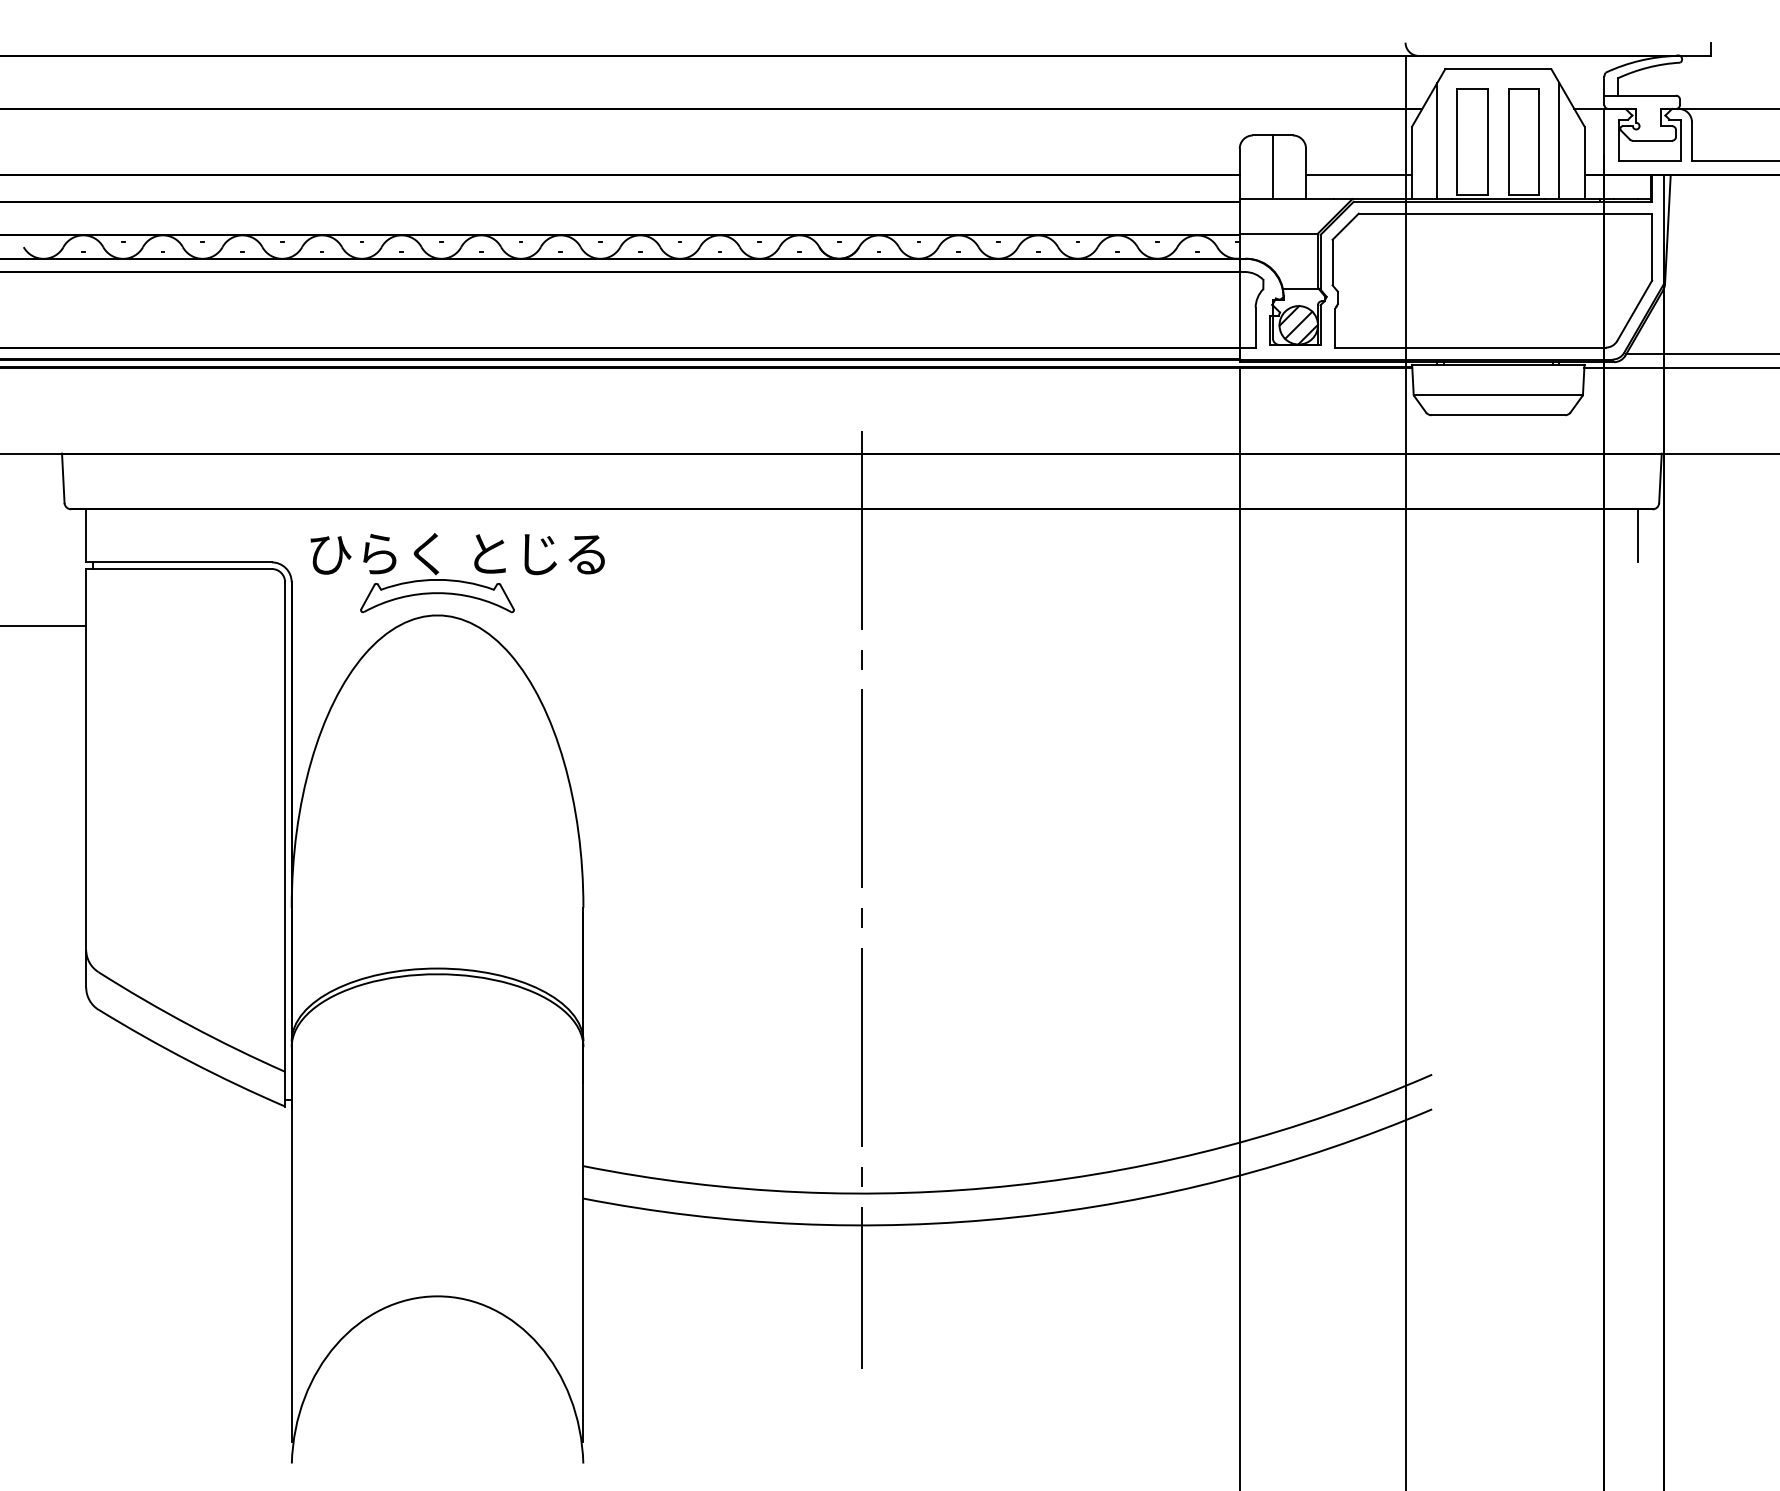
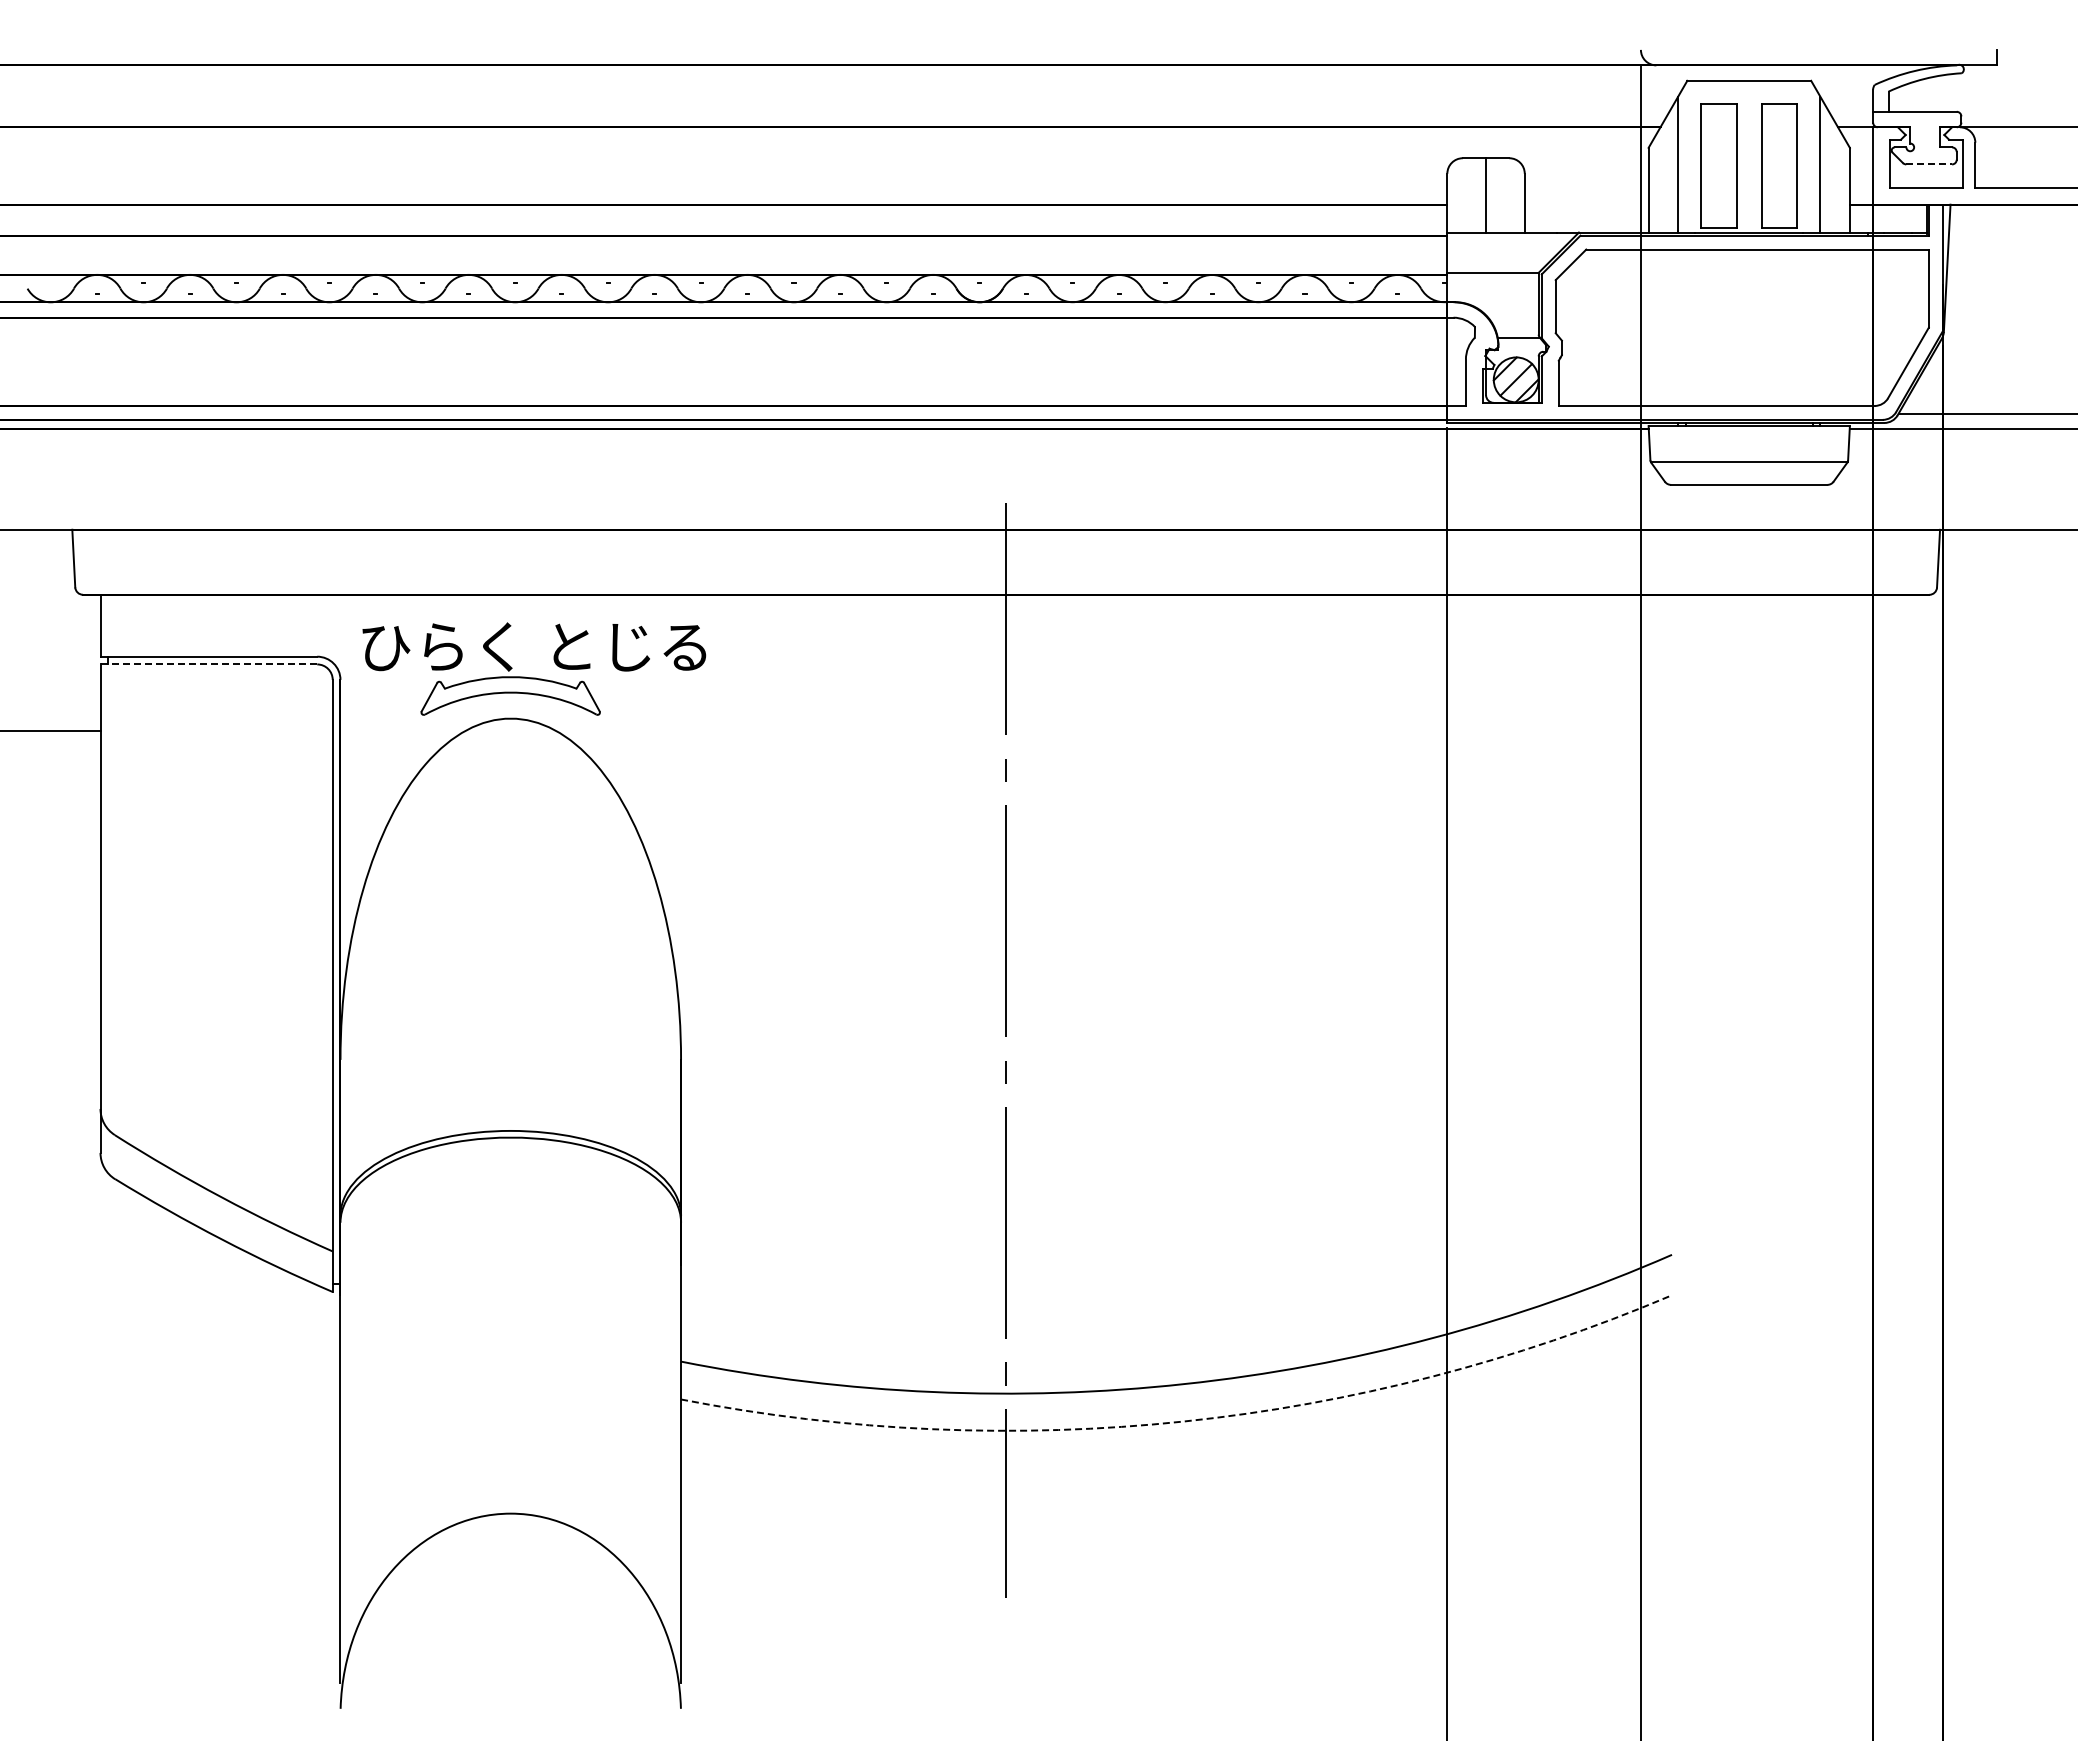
line: (1652, 140) -> (1929, 164), solid -> dashed
line: (1358, 175) -> (1586, 204), removed
line: (1637, 535) -> (1911, 625), removed
line: (178, 569) -> (208, 664), solid -> dashed
arc: (1014, 1217) -> (1184, 1421), solid -> dashed

